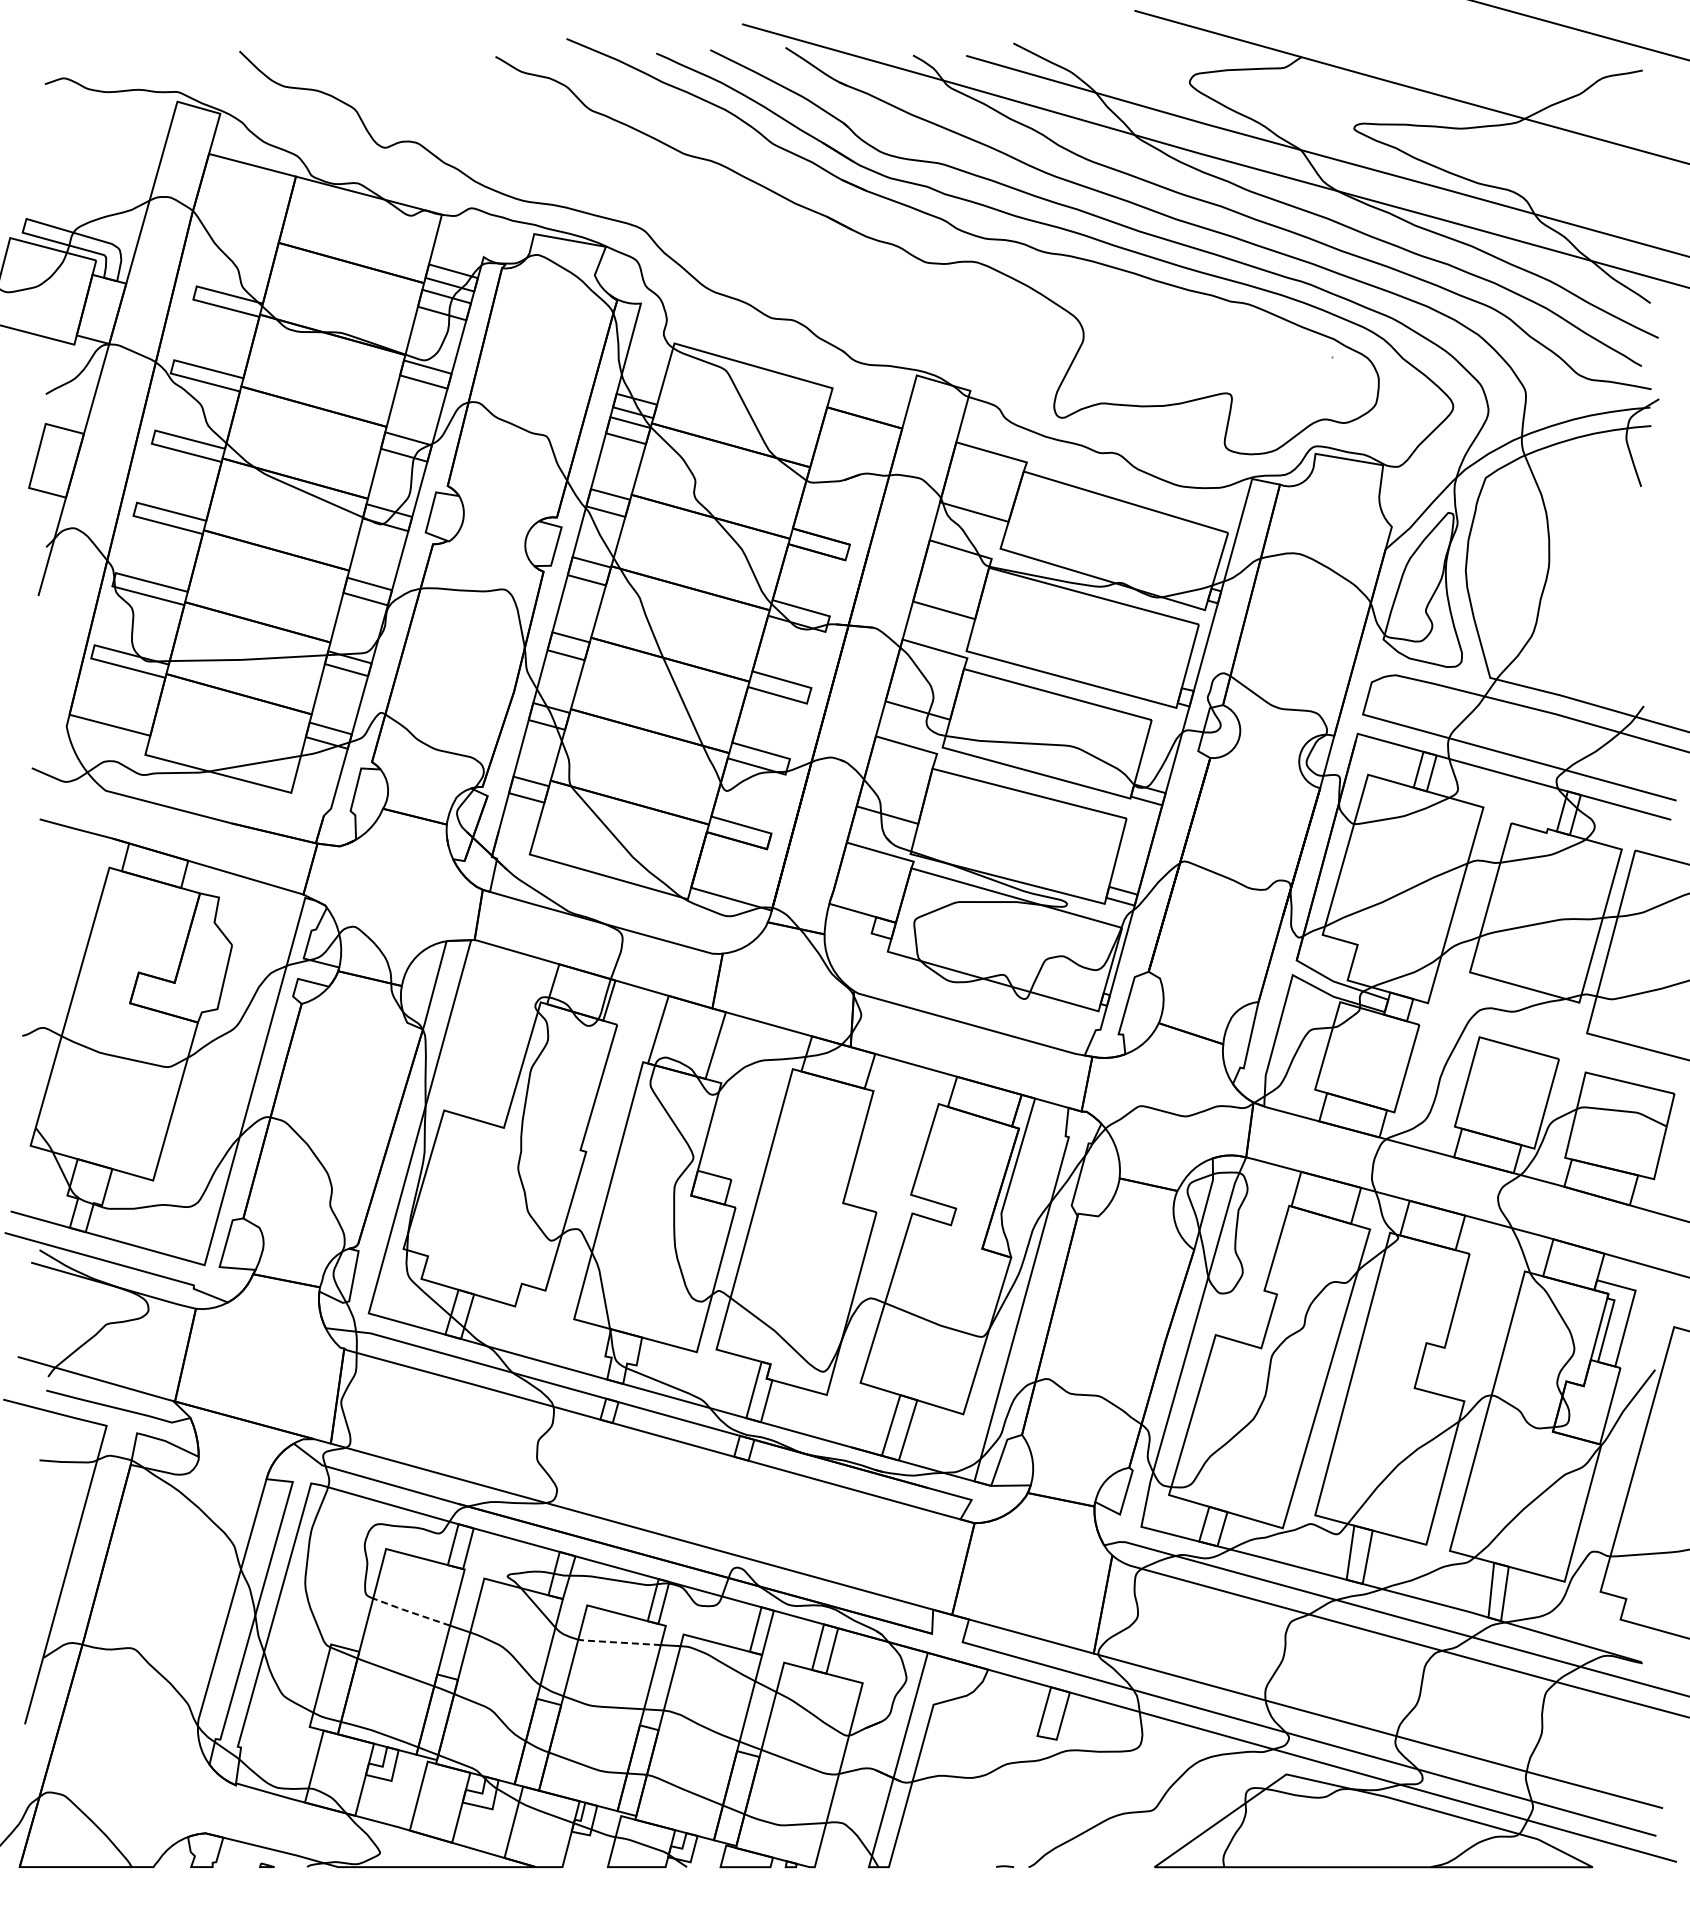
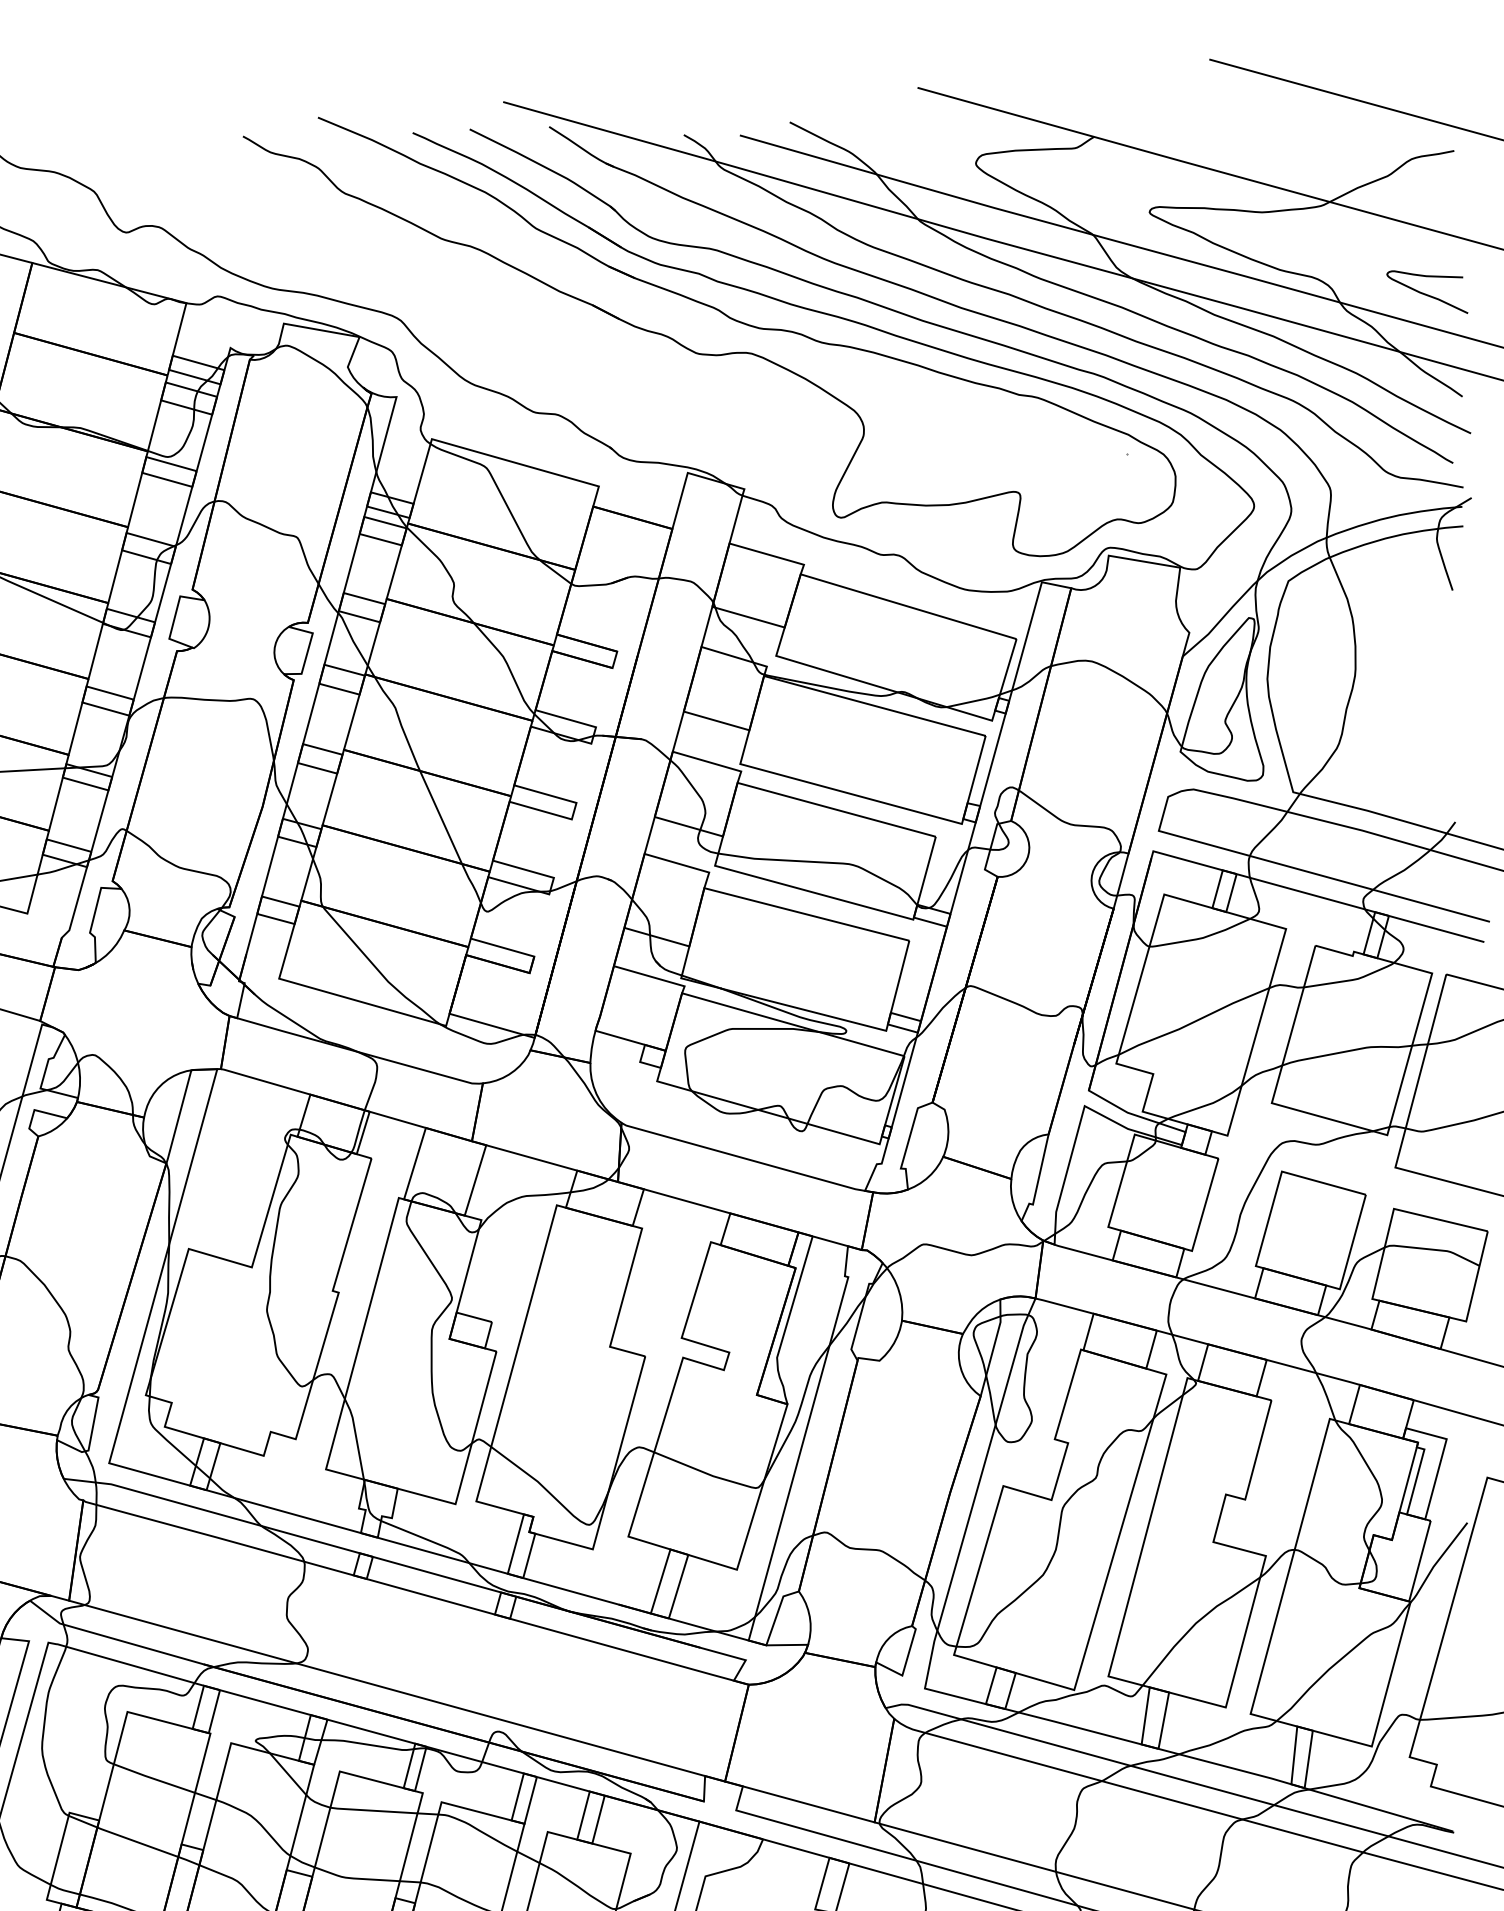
curve: (1616, 205) -> (1426, 293), added
line: (410, 1612) -> (153, 1778), dashed -> solid
line: (618, 1642) -> (372, 1810), dashed -> solid

